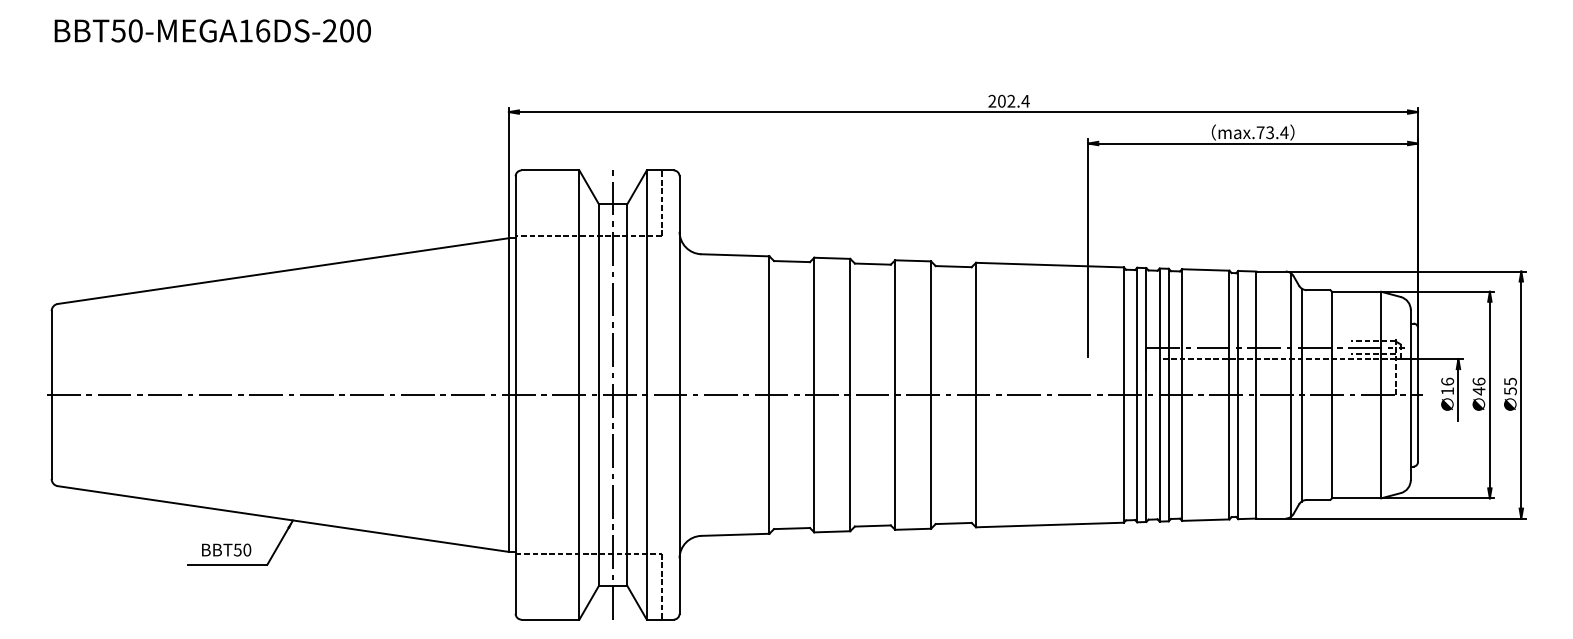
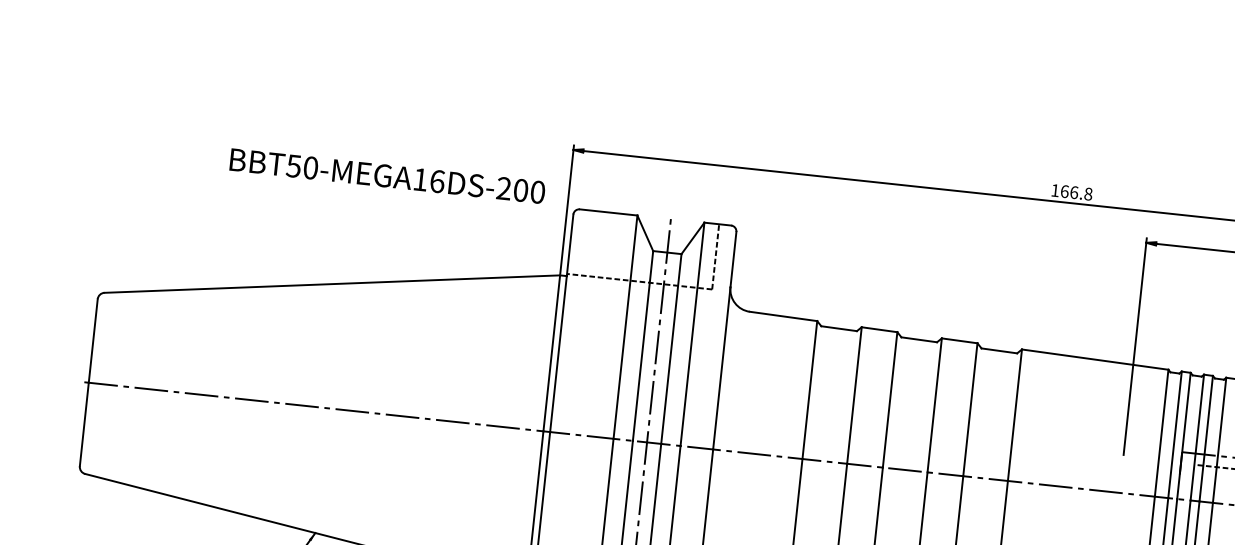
text: (212, 30) -> (387, 175), moved
text: (1008, 100) -> (1071, 191), 202.4 -> 166.8

